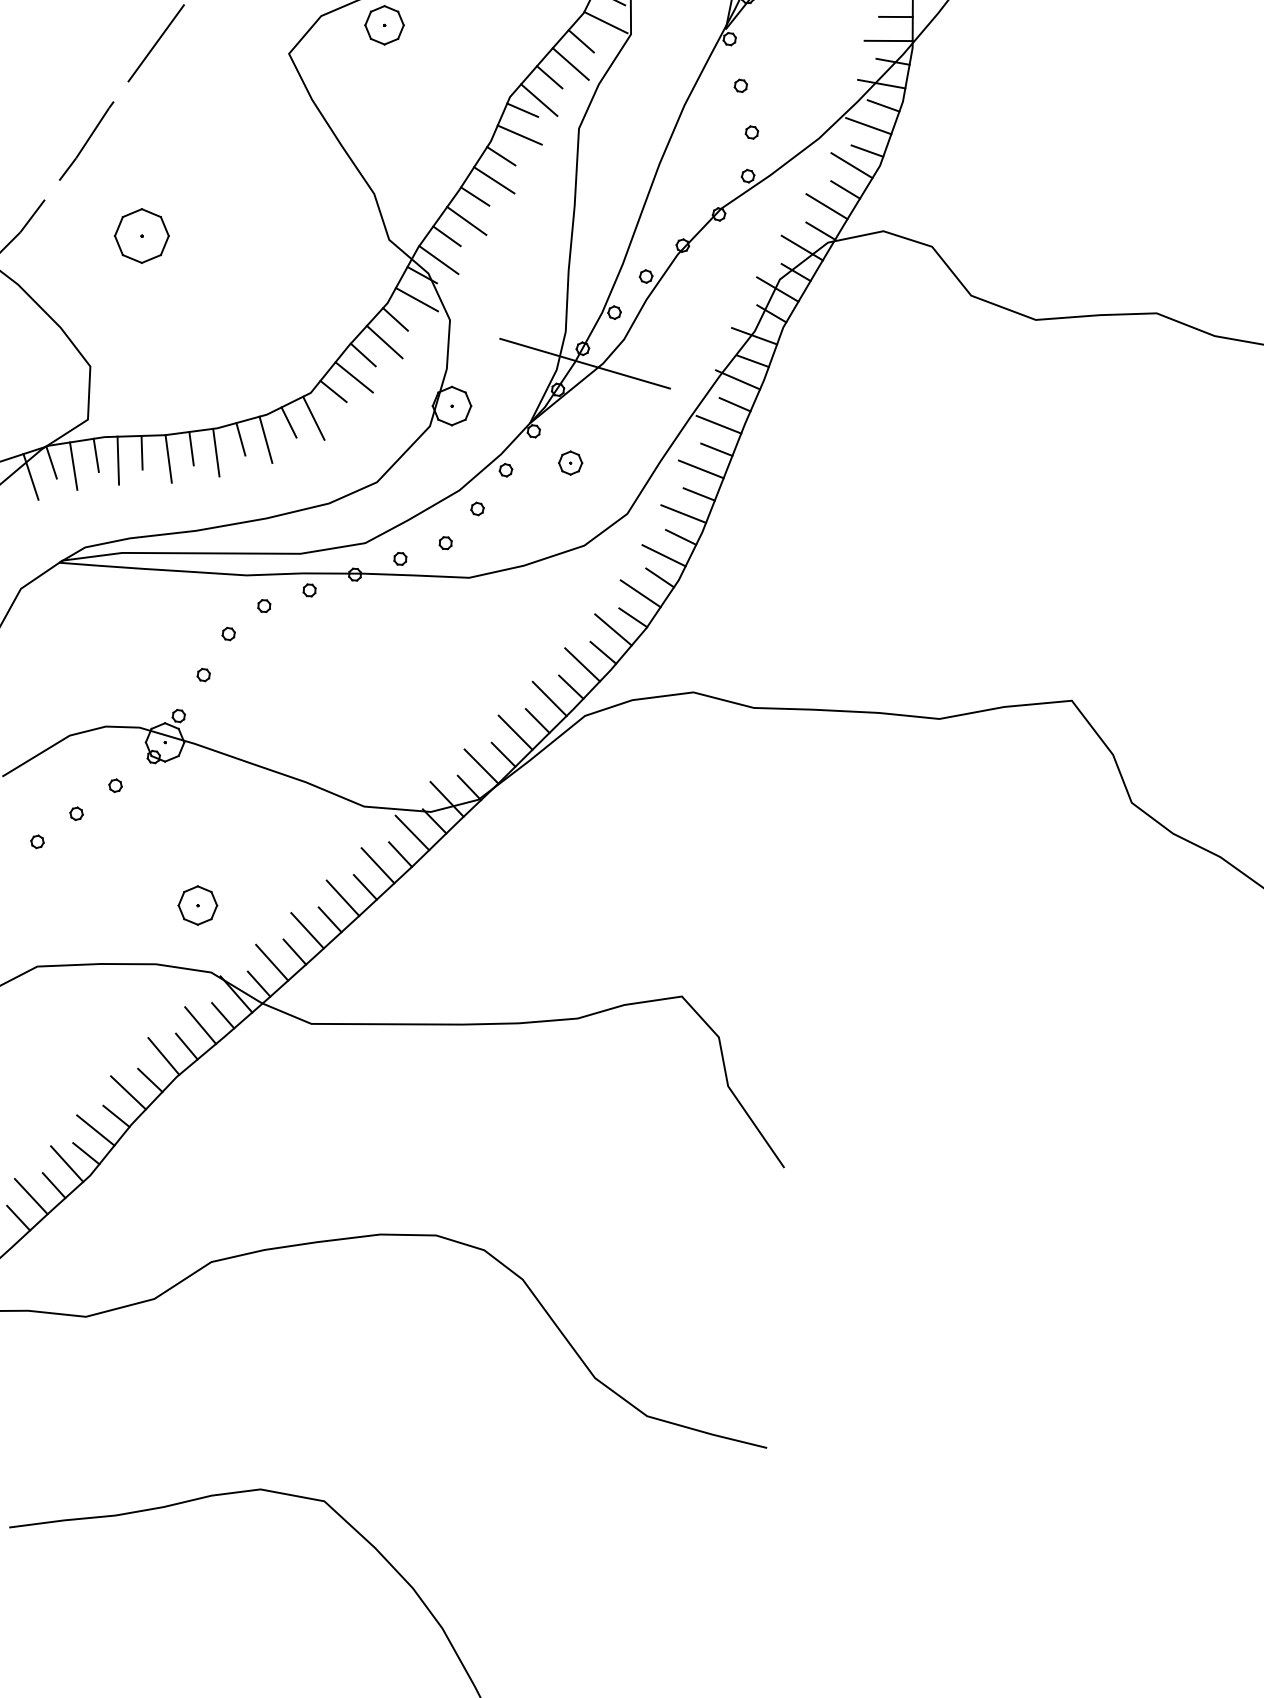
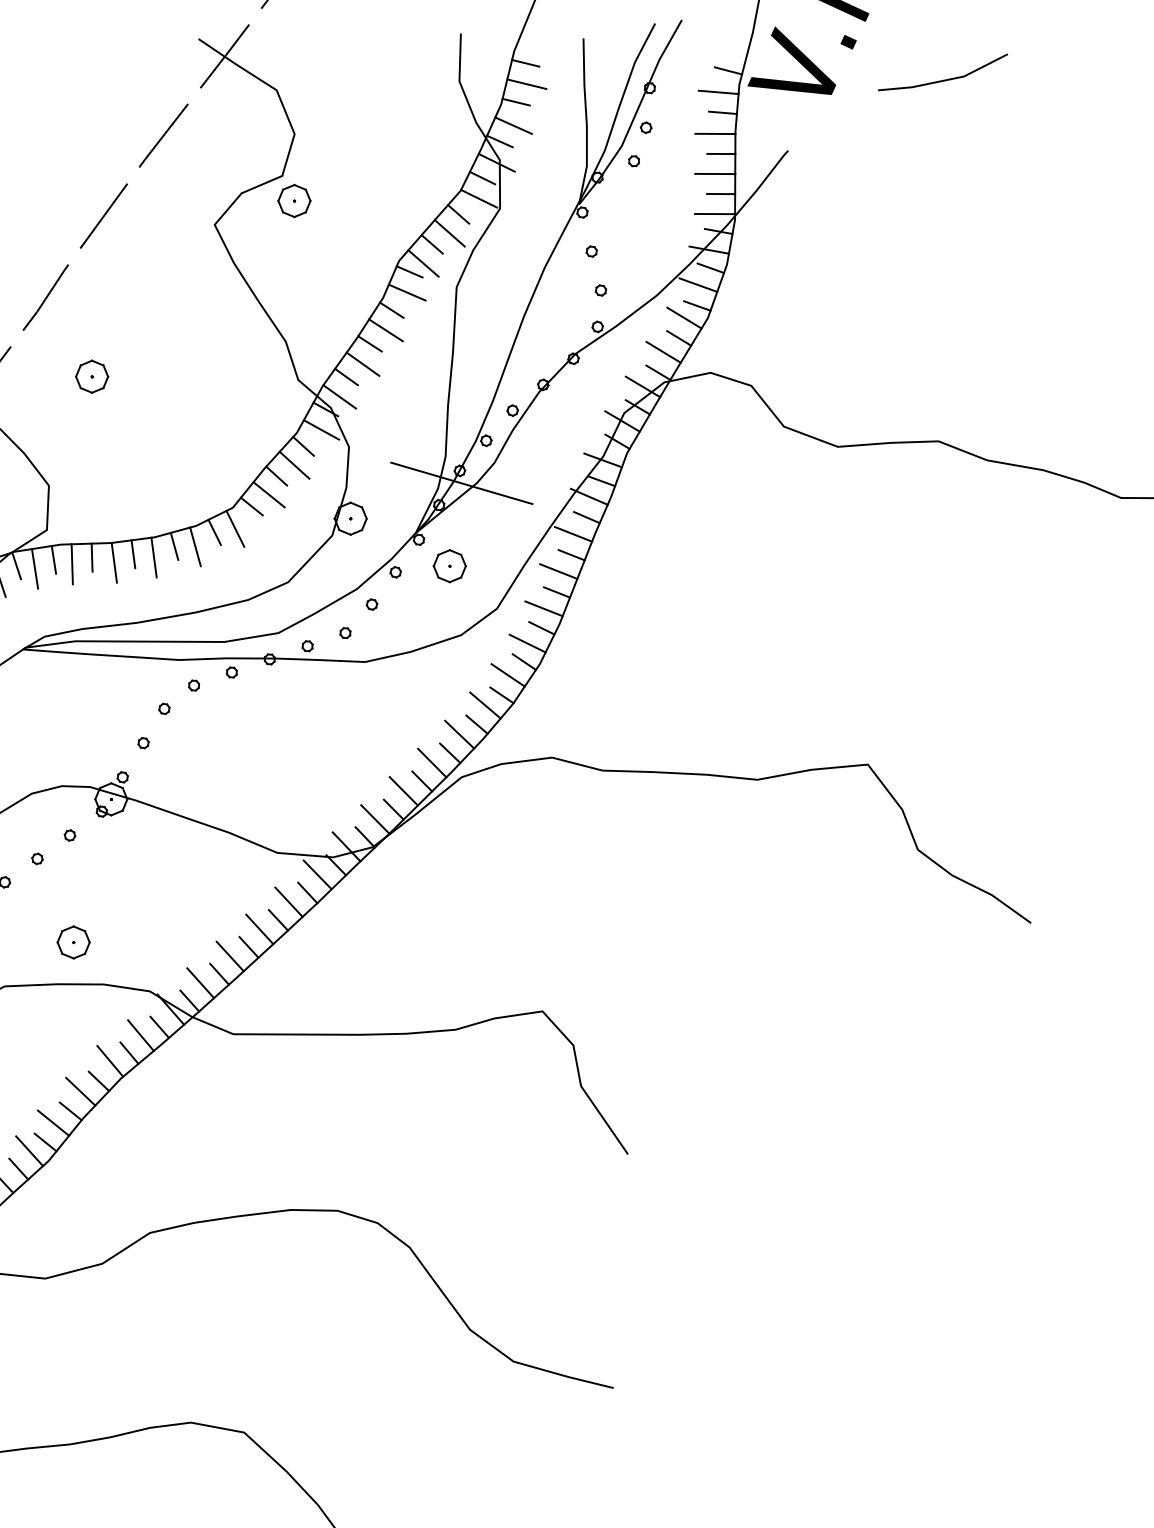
part: (142, 235) -> (92, 376), size x0.71
part: (570, 463) -> (449, 566), size x1.67
part: (197, 905) -> (73, 942), moved

